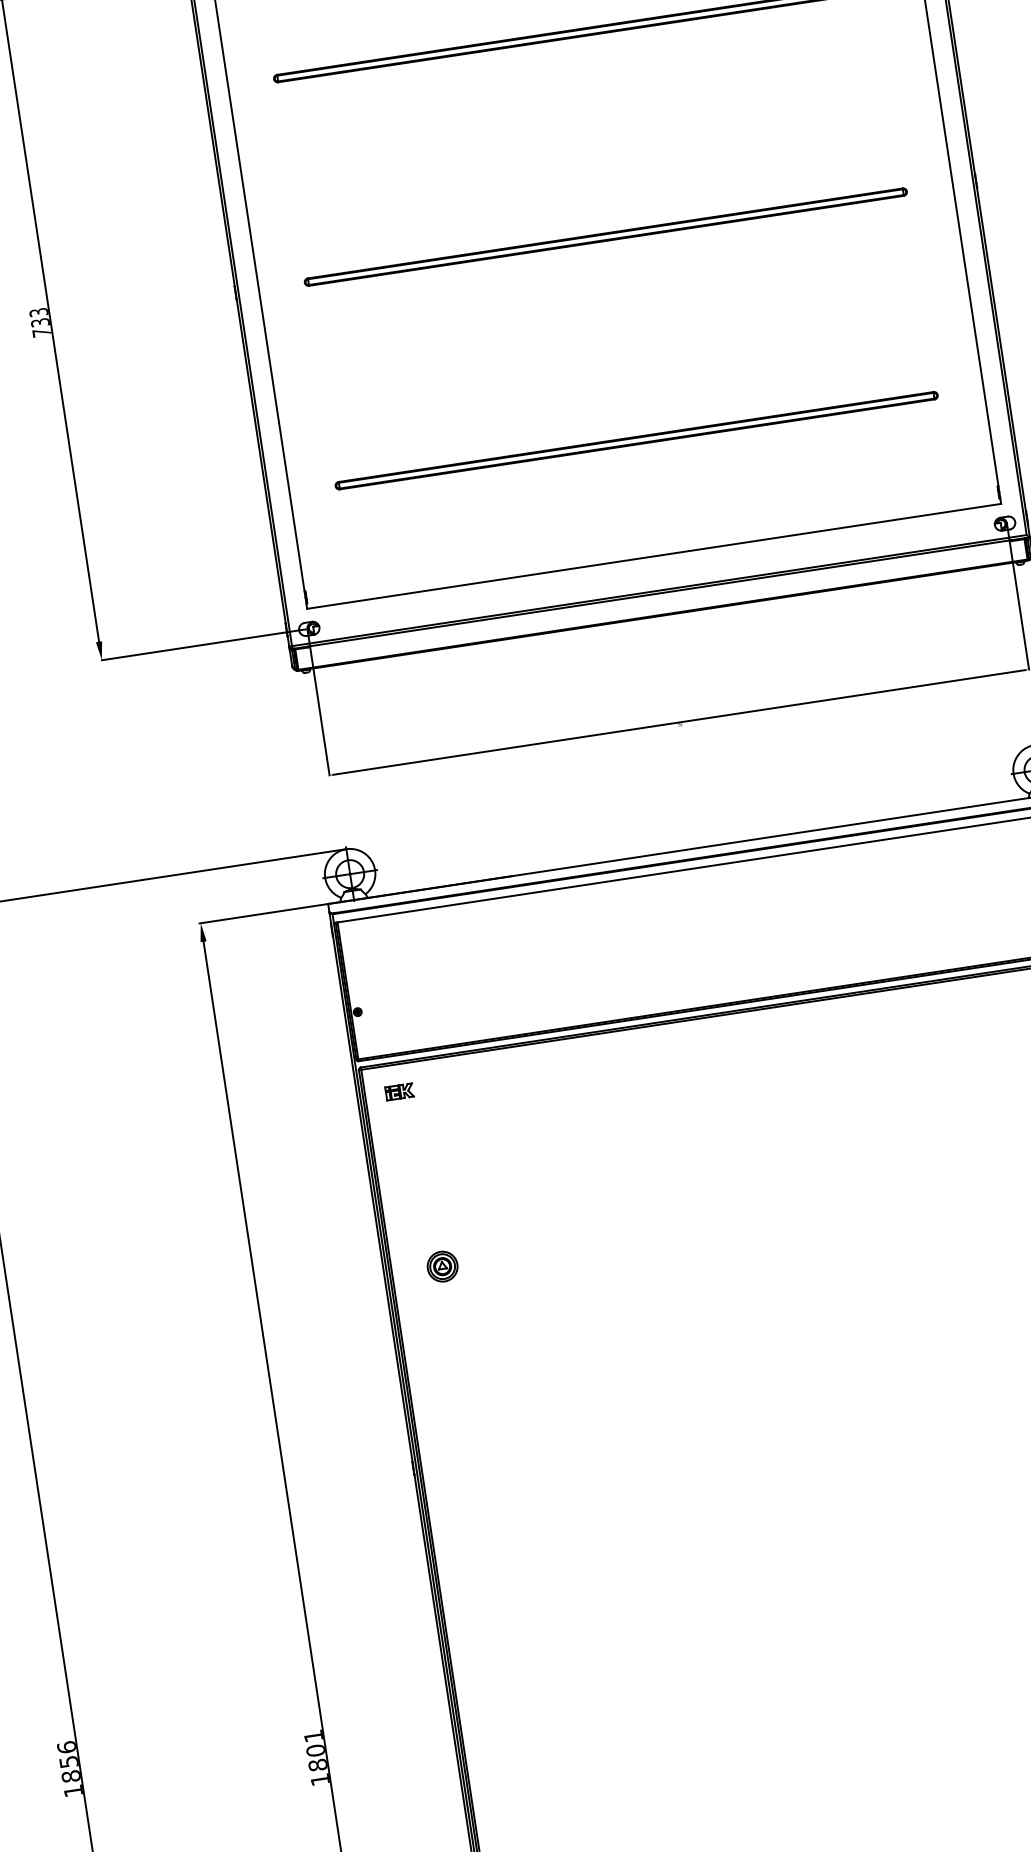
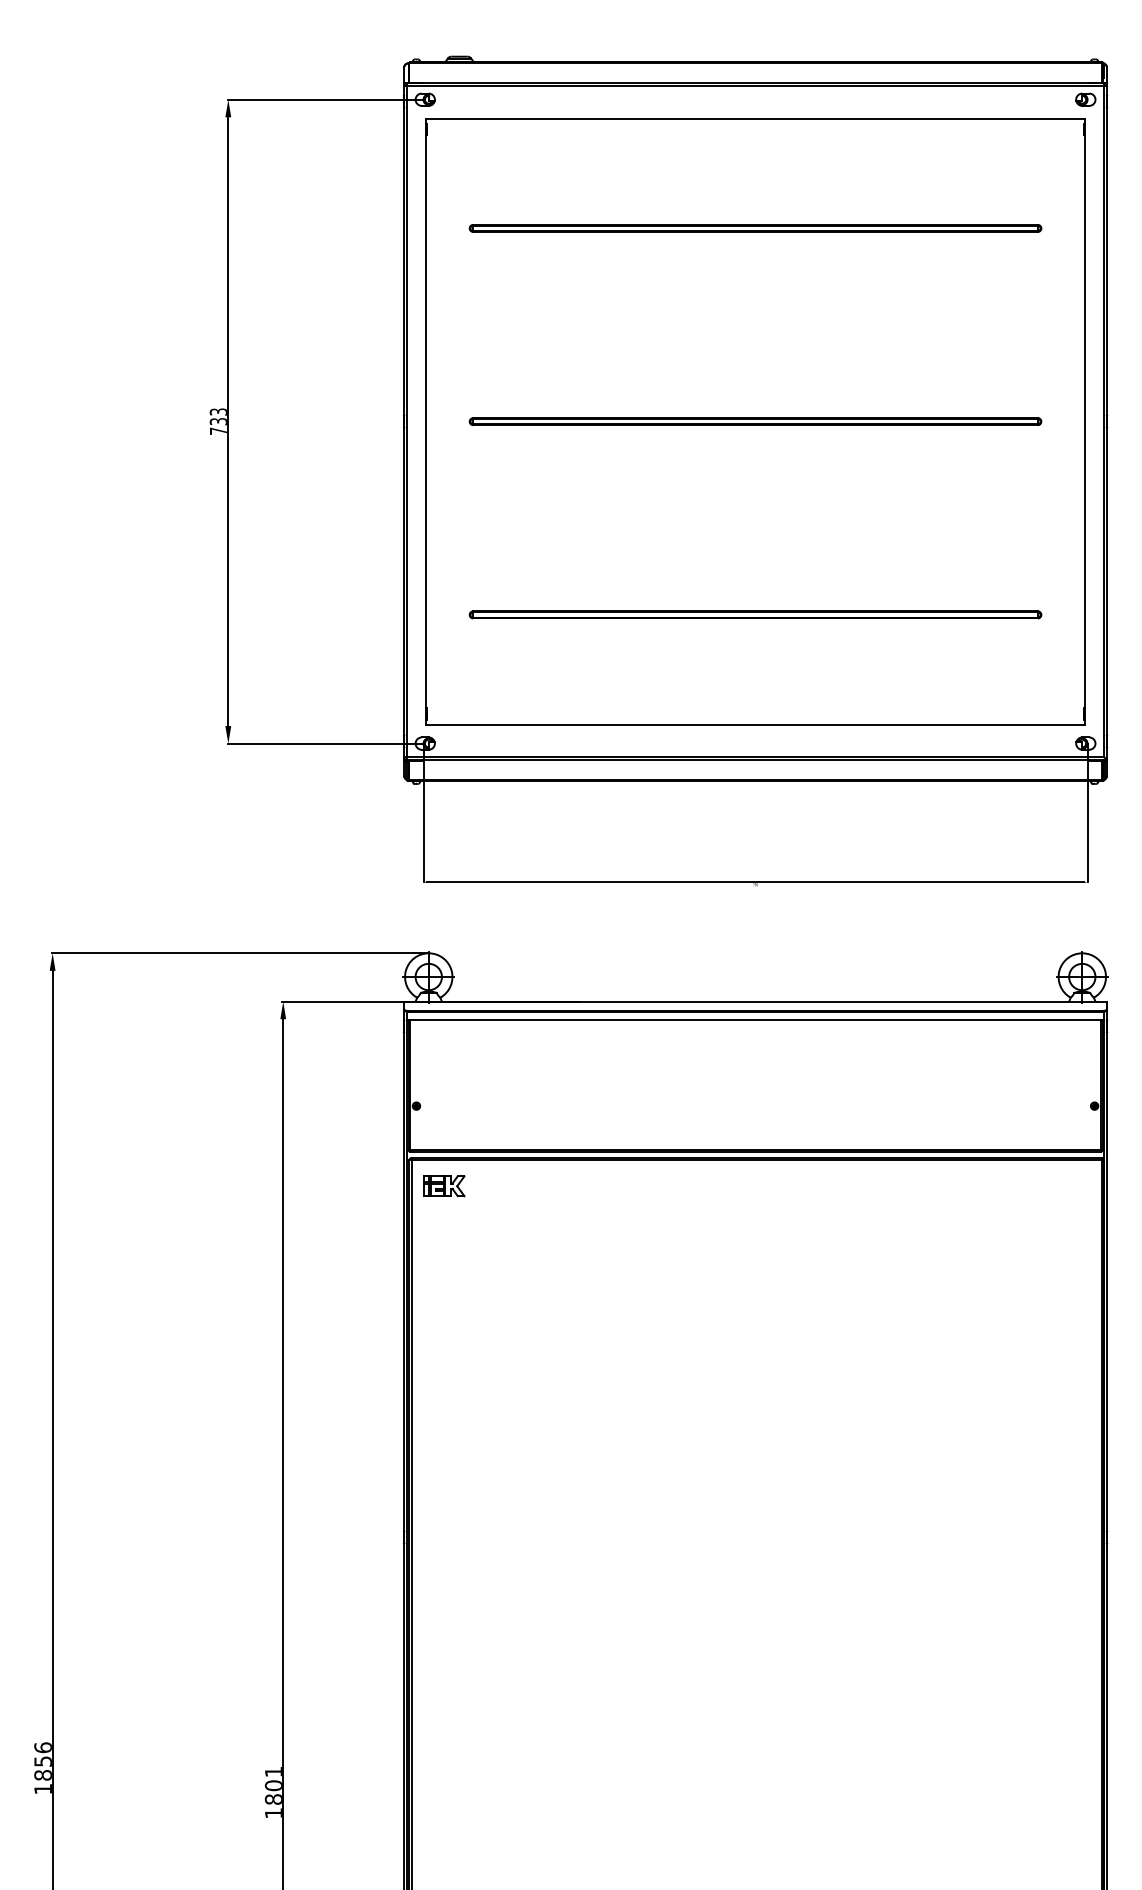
part: (398, 1091) -> (443, 1185), size x1.6
part: (442, 1266) -> (459, 1354), removed

